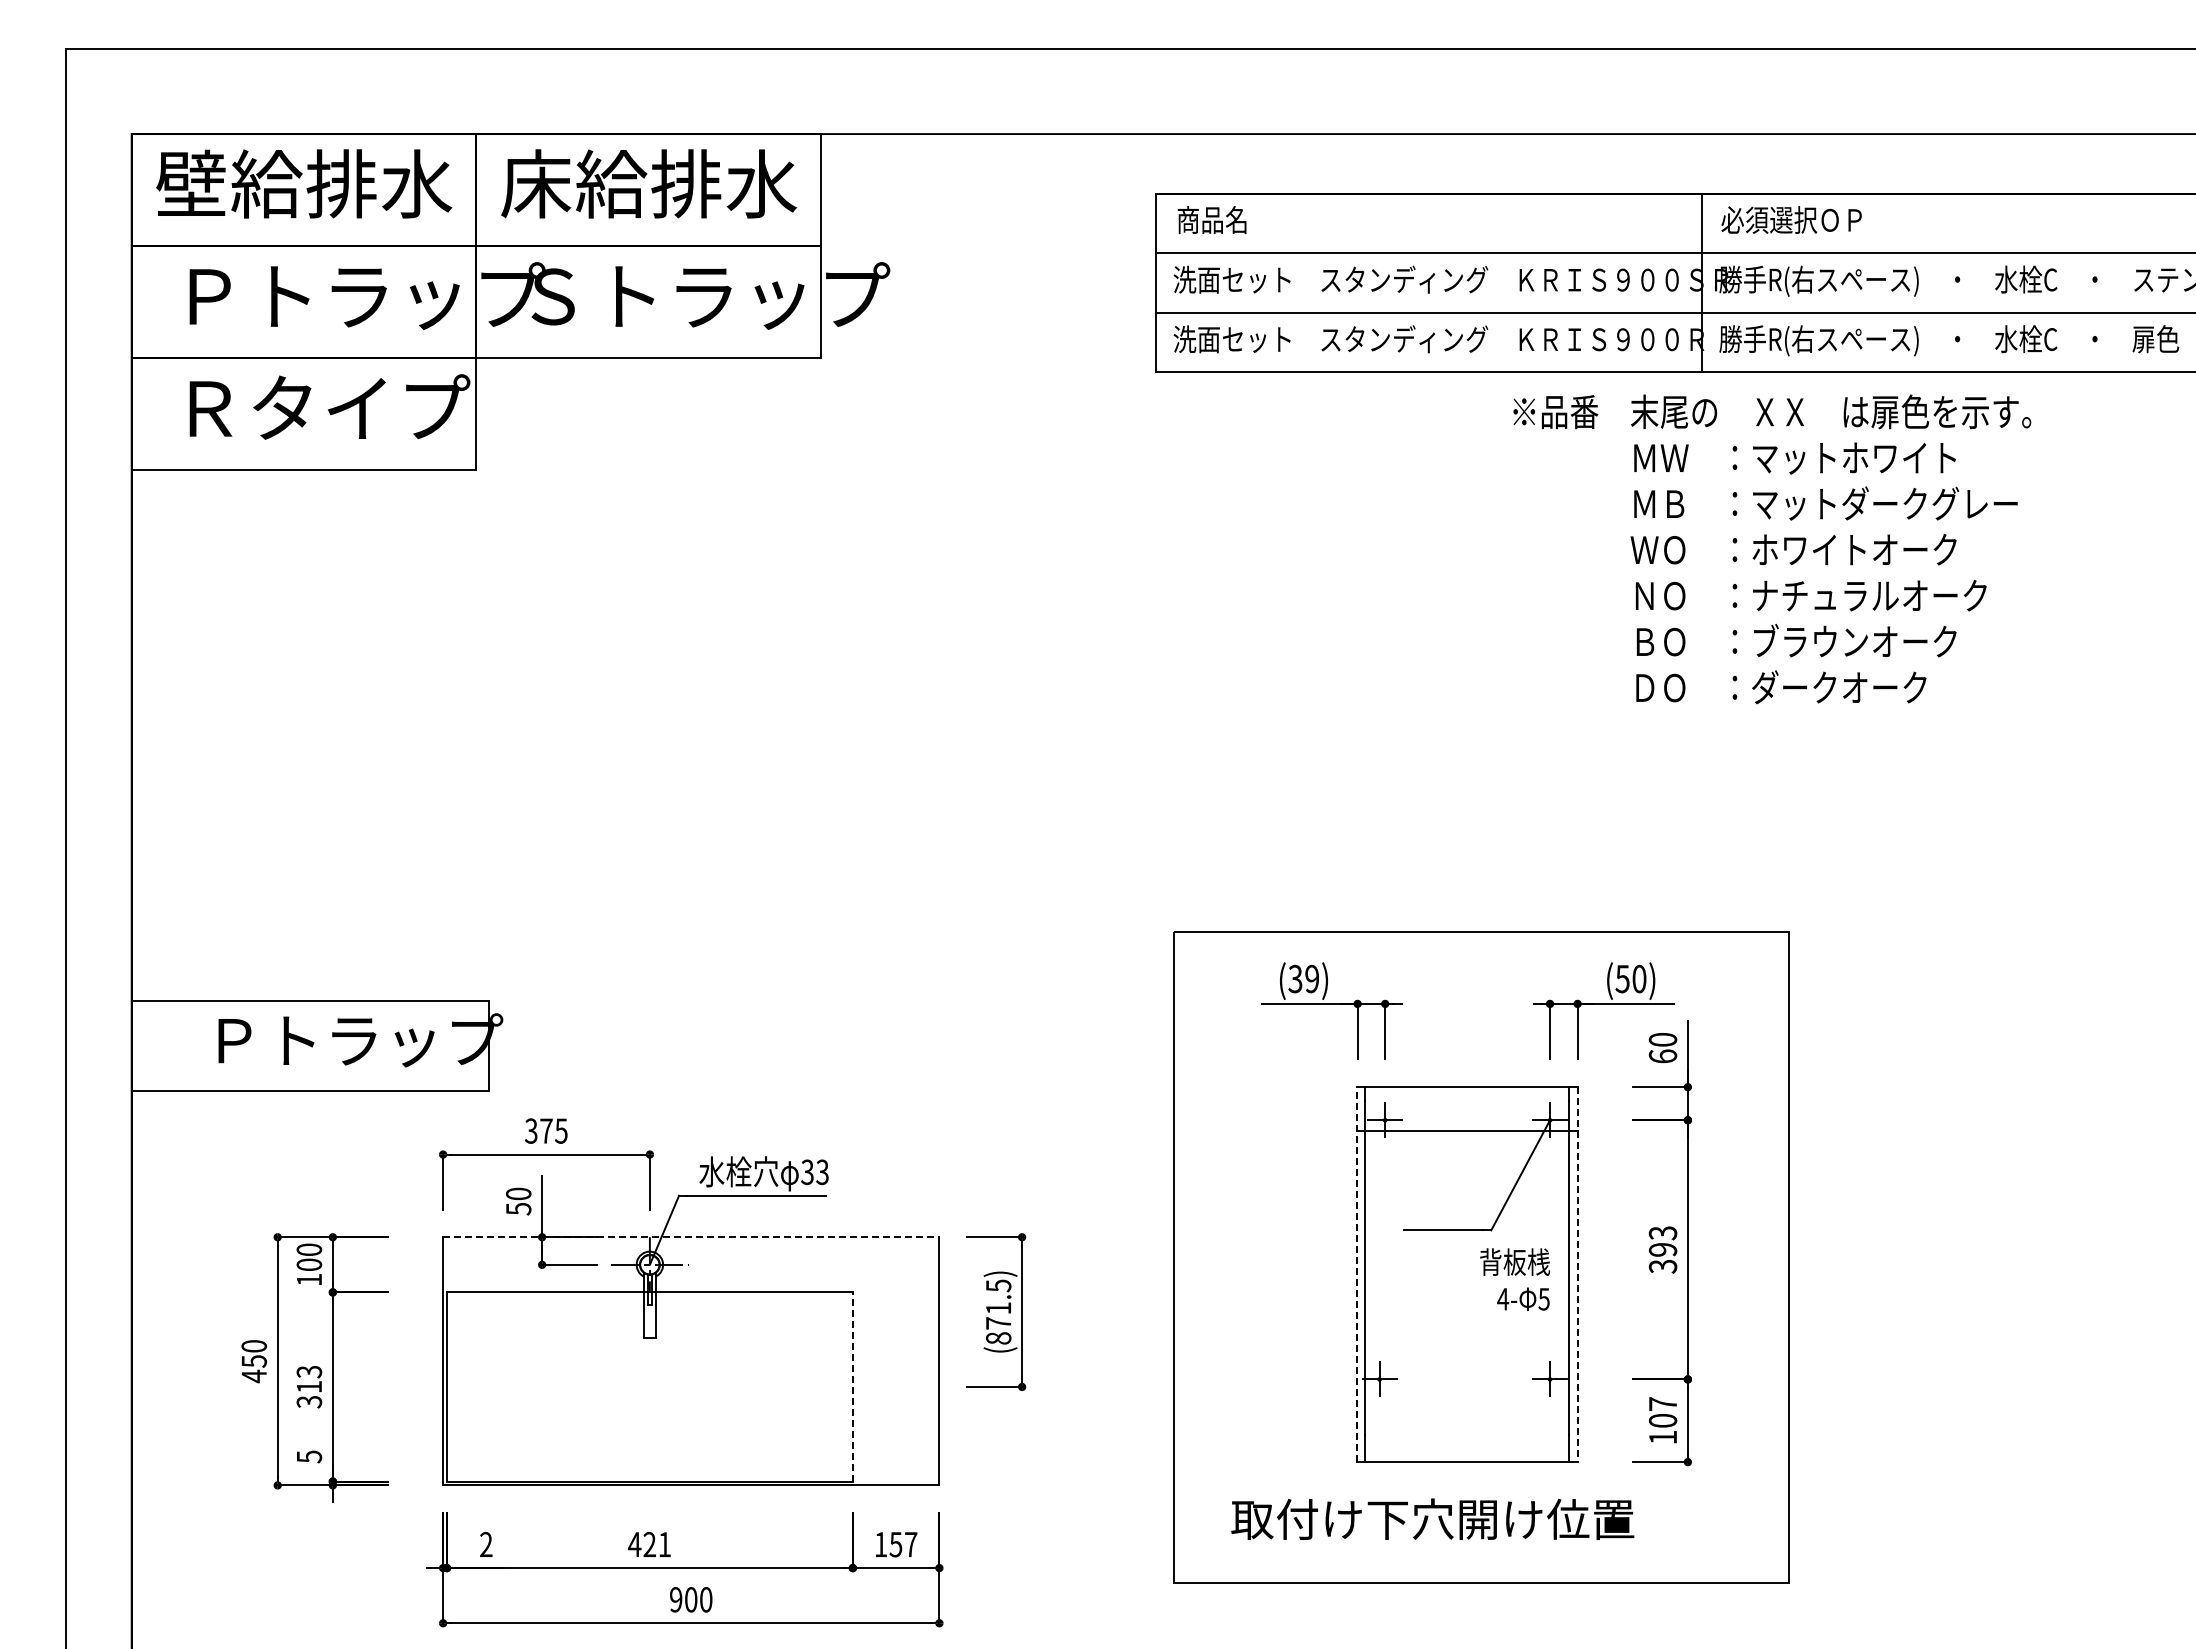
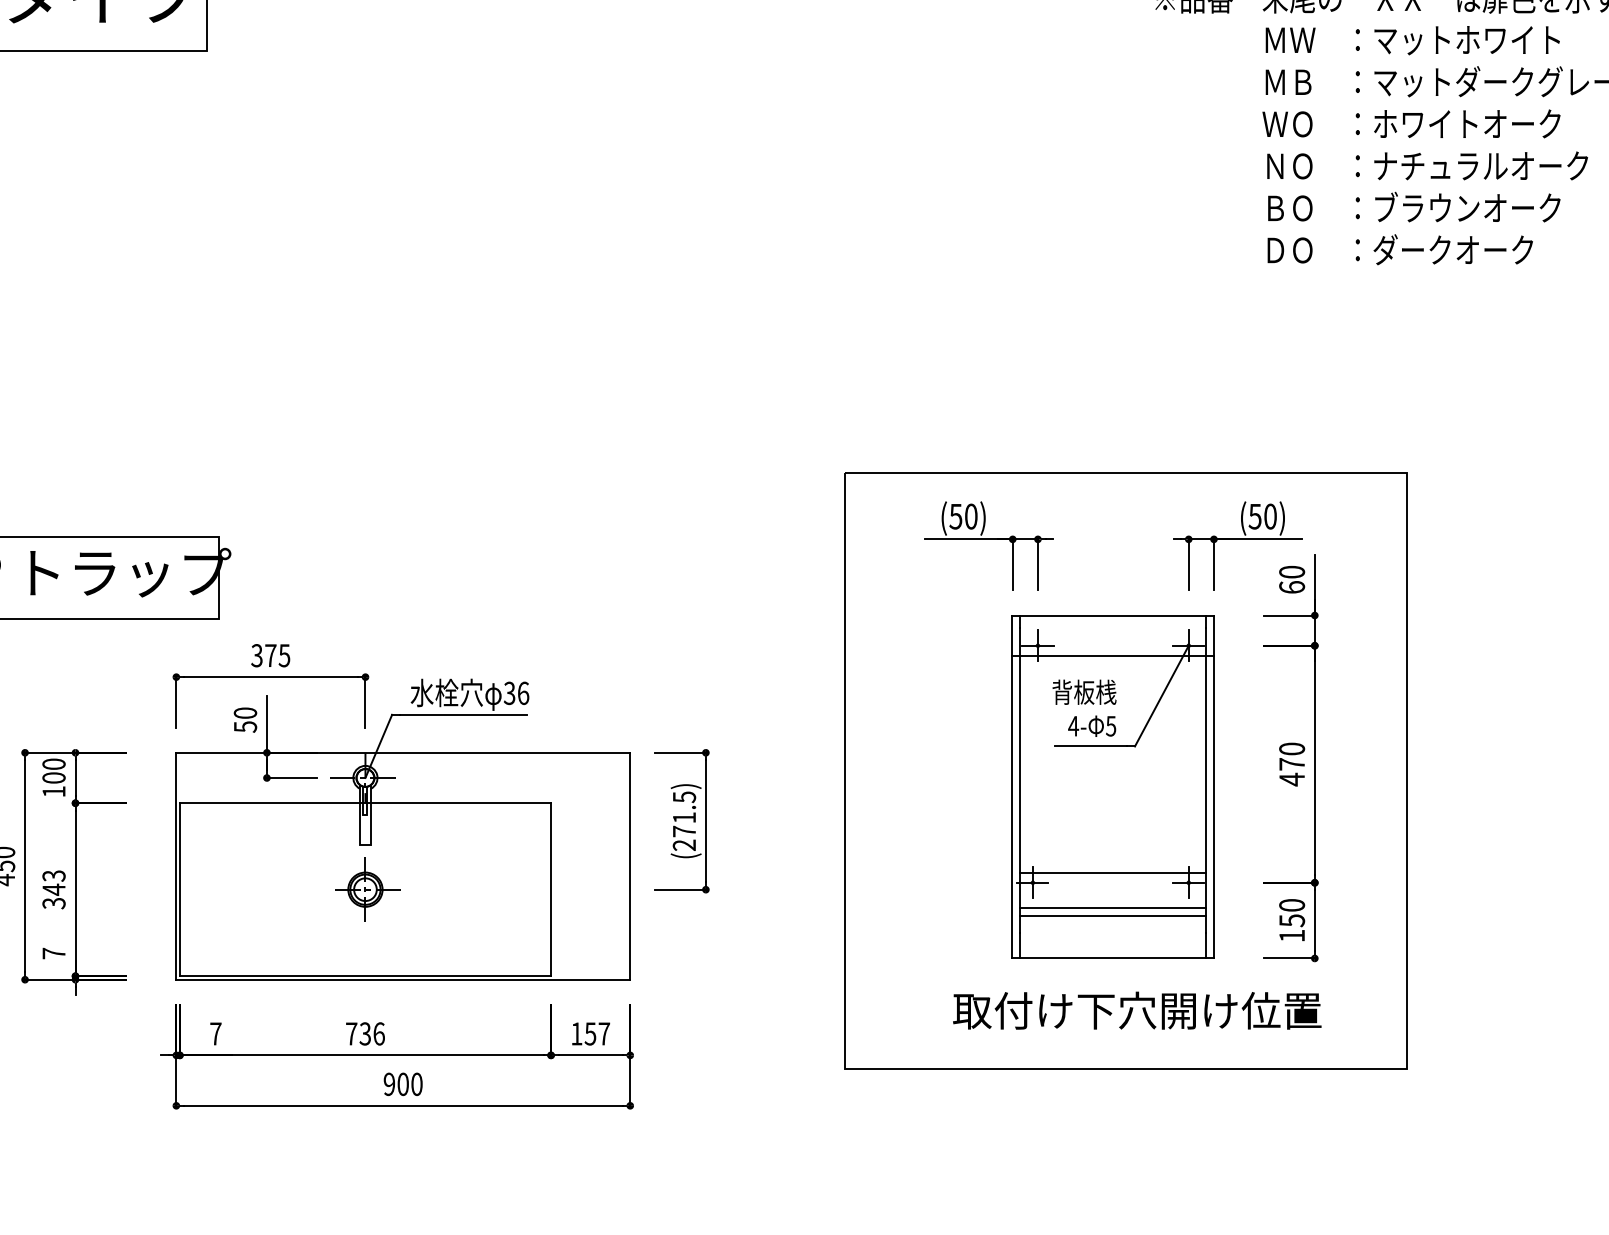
text: (1304, 978) -> (964, 516), (39) -> (50)
text: (822, 1172) -> (523, 693), 33 -> 36
line: (691, 1237) -> (403, 752), dashed -> solid
text: (1662, 1250) -> (1291, 764), 393 -> 470
line: (1357, 1274) -> (1012, 786), dashed -> solid
line: (1577, 1275) -> (1213, 787), dashed -> solid
text: (1515, 1279) -> (1084, 708), moved
text: (998, 1338) -> (684, 845), (871.5) -> (271.5)
line: (1467, 1368) -> (1113, 872), added
text: (309, 1386) -> (54, 889), 313 -> 343
part: (649, 1386) -> (365, 889), added
line: (852, 1386) -> (550, 889), dashed -> solid
line: (1467, 1407) -> (1113, 908), added
text: (1662, 1412) -> (1291, 913), 107 -> 150
line: (1467, 1415) -> (1113, 915), added
text: (309, 1456) -> (54, 953), 5 -> 7
text: (1432, 1518) -> (1137, 1010), moved
text: (486, 1544) -> (216, 1033), 2 -> 7
text: (649, 1544) -> (365, 1033), 421 -> 736

